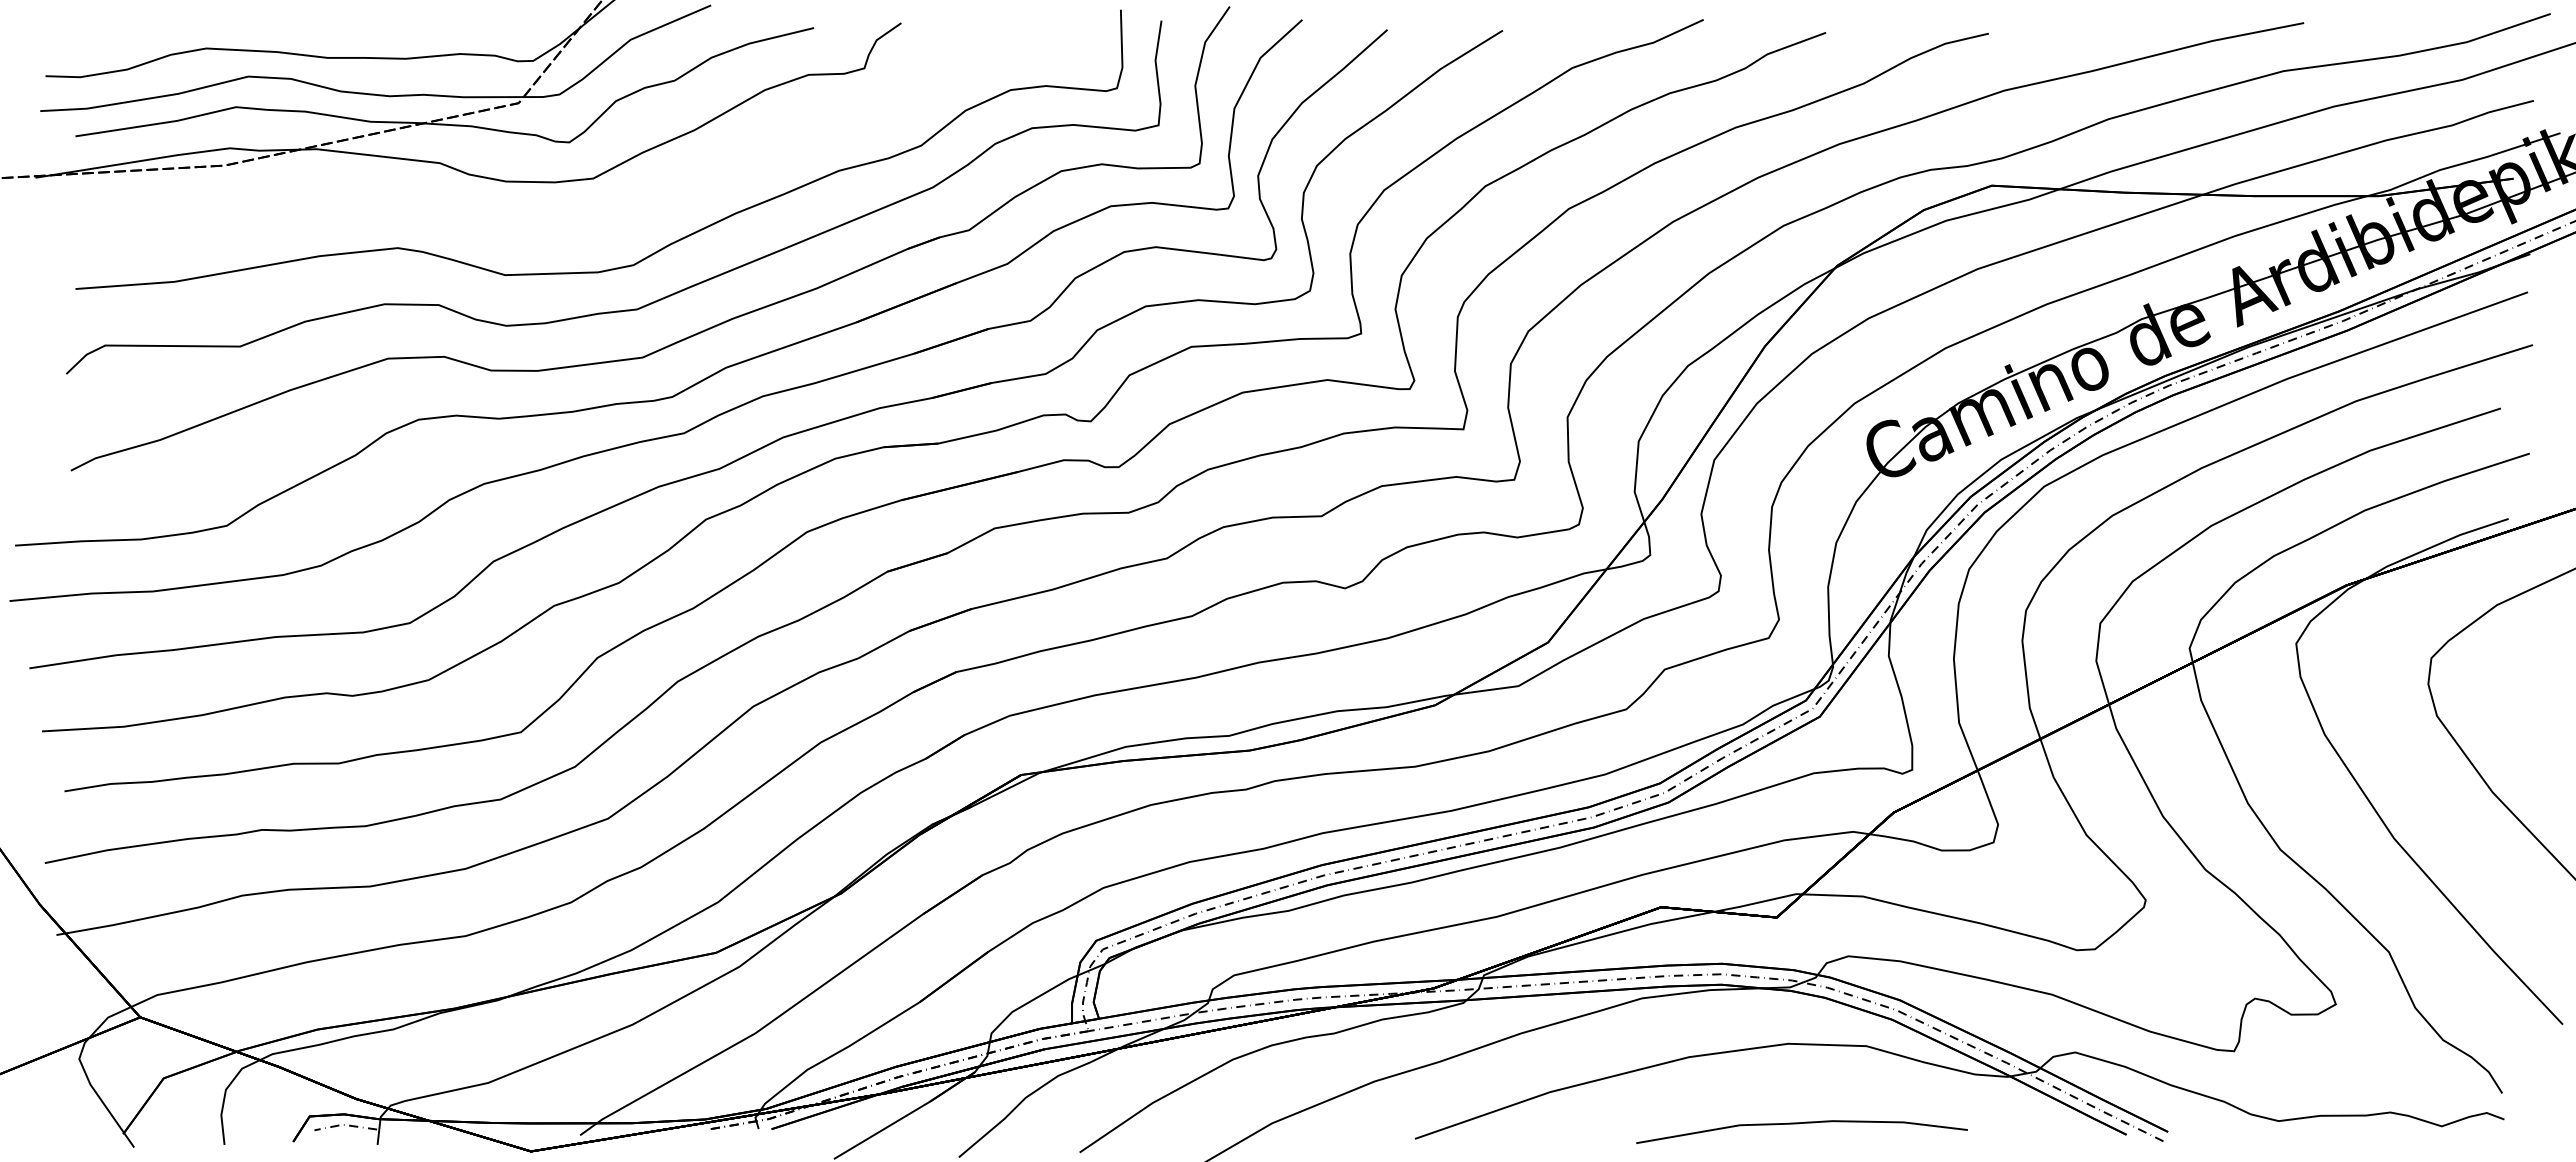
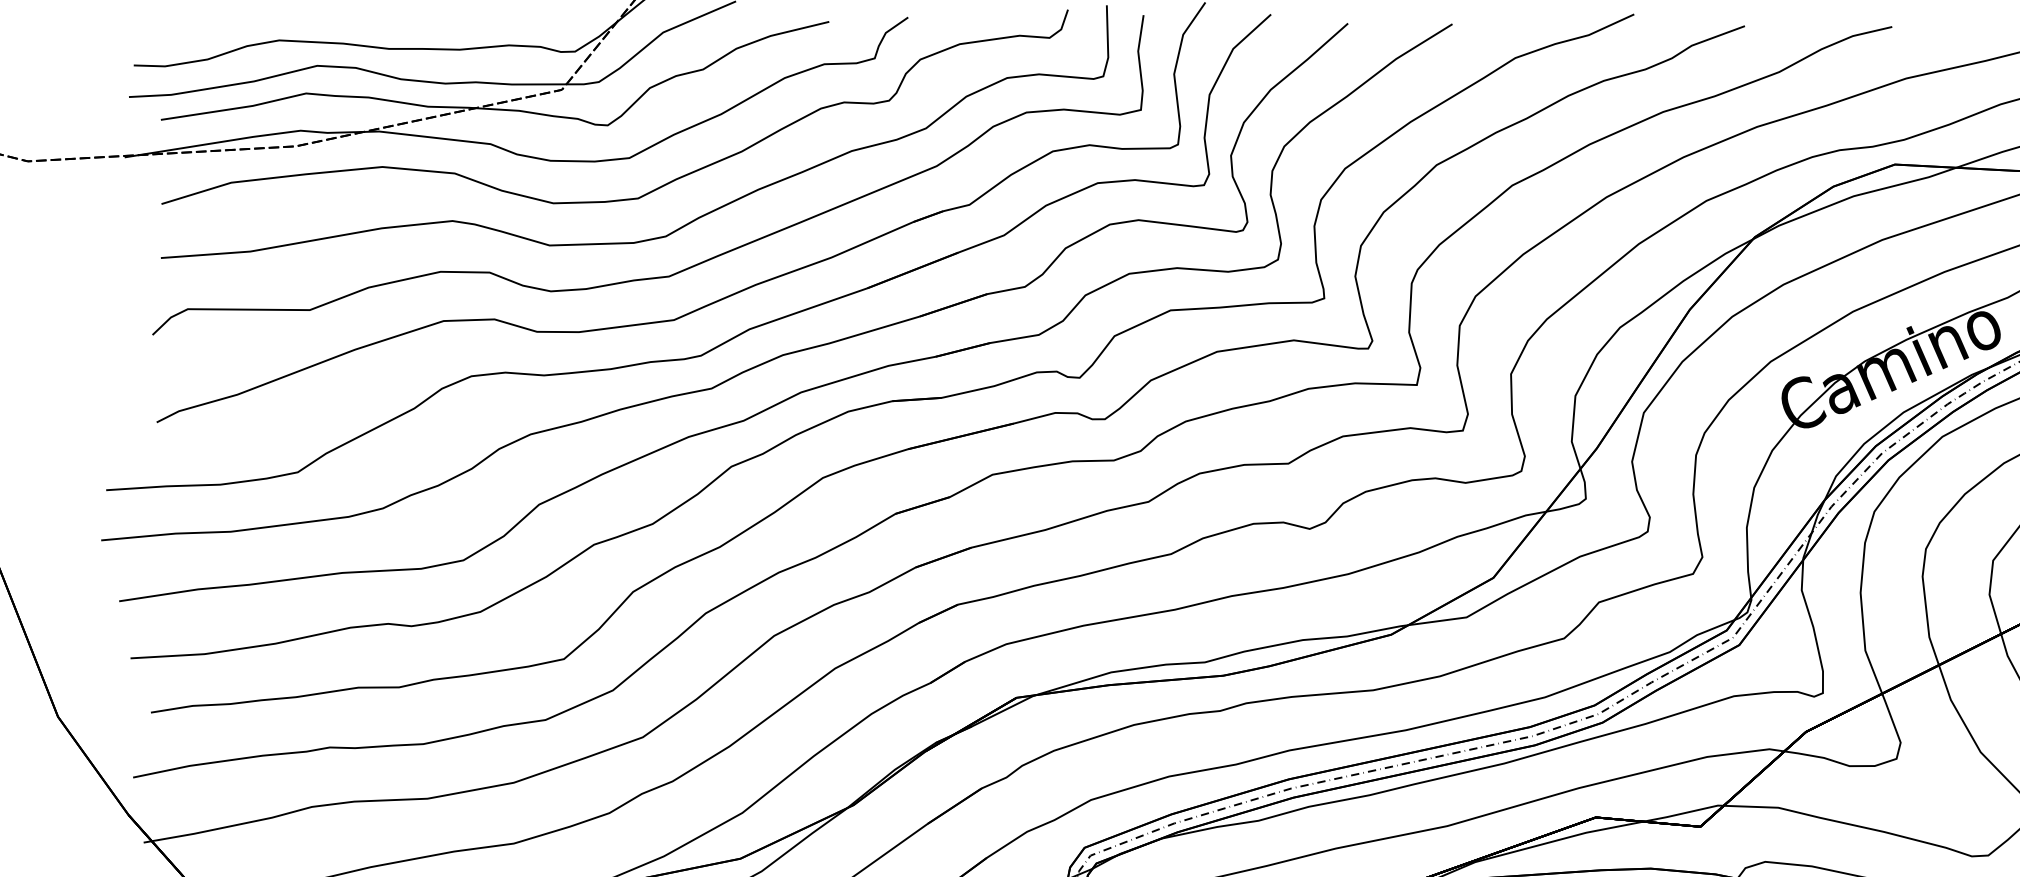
curve: (621, 212) -> (654, 188), added

